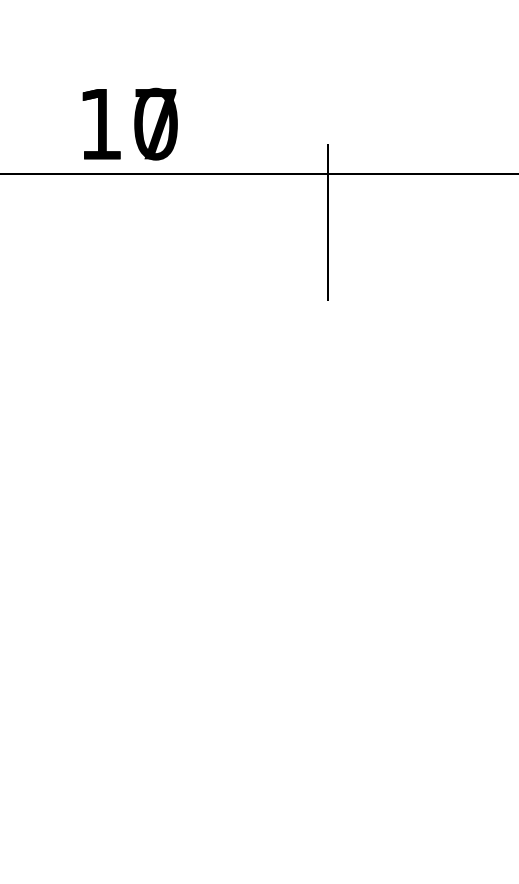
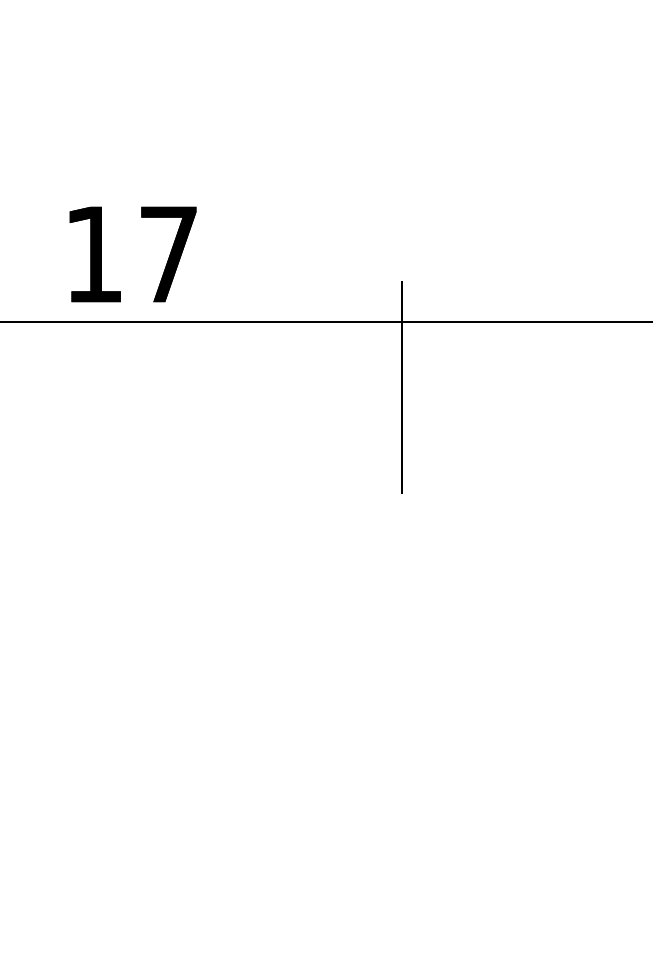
text: (155, 123) -> (168, 253), 10 -> 17

